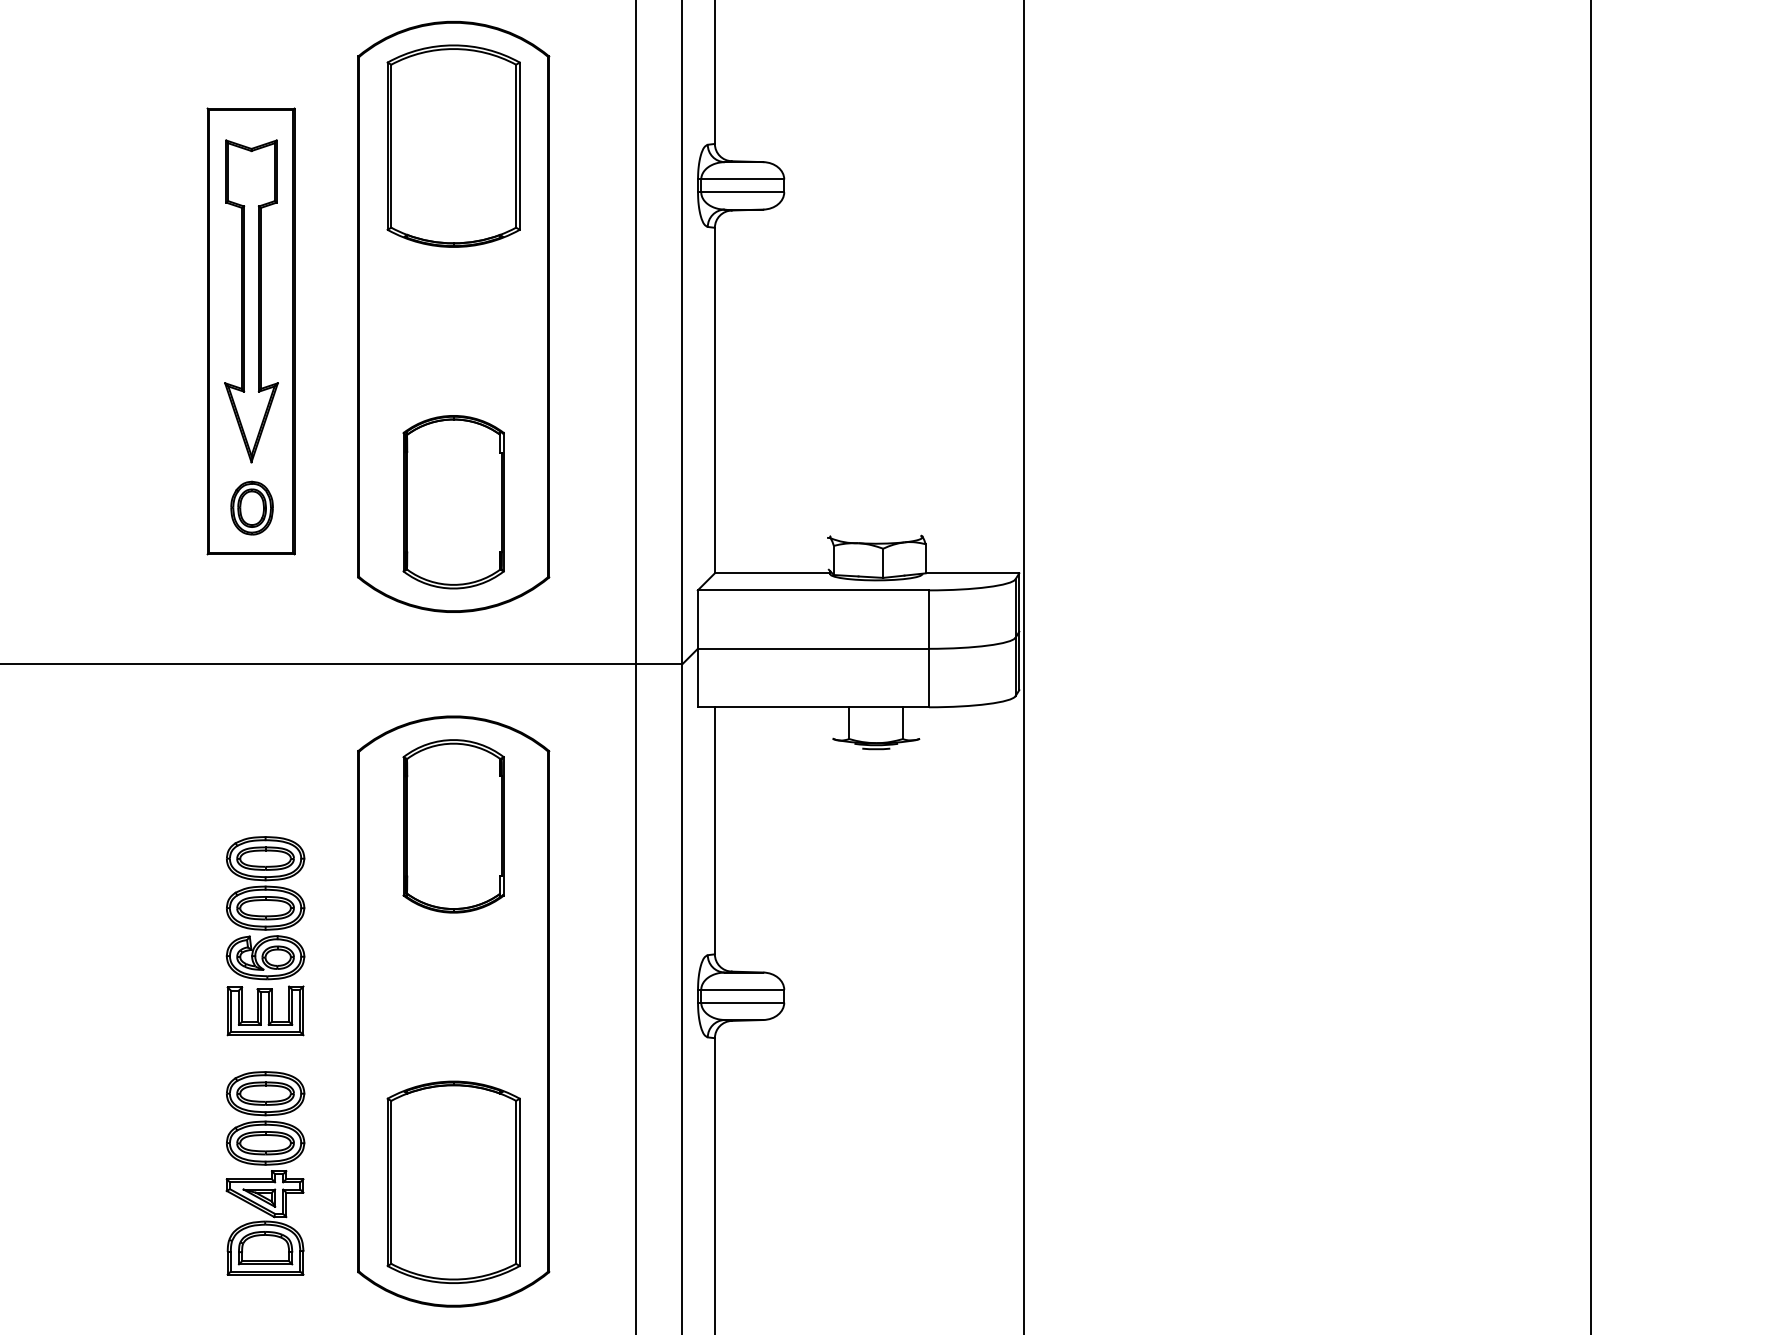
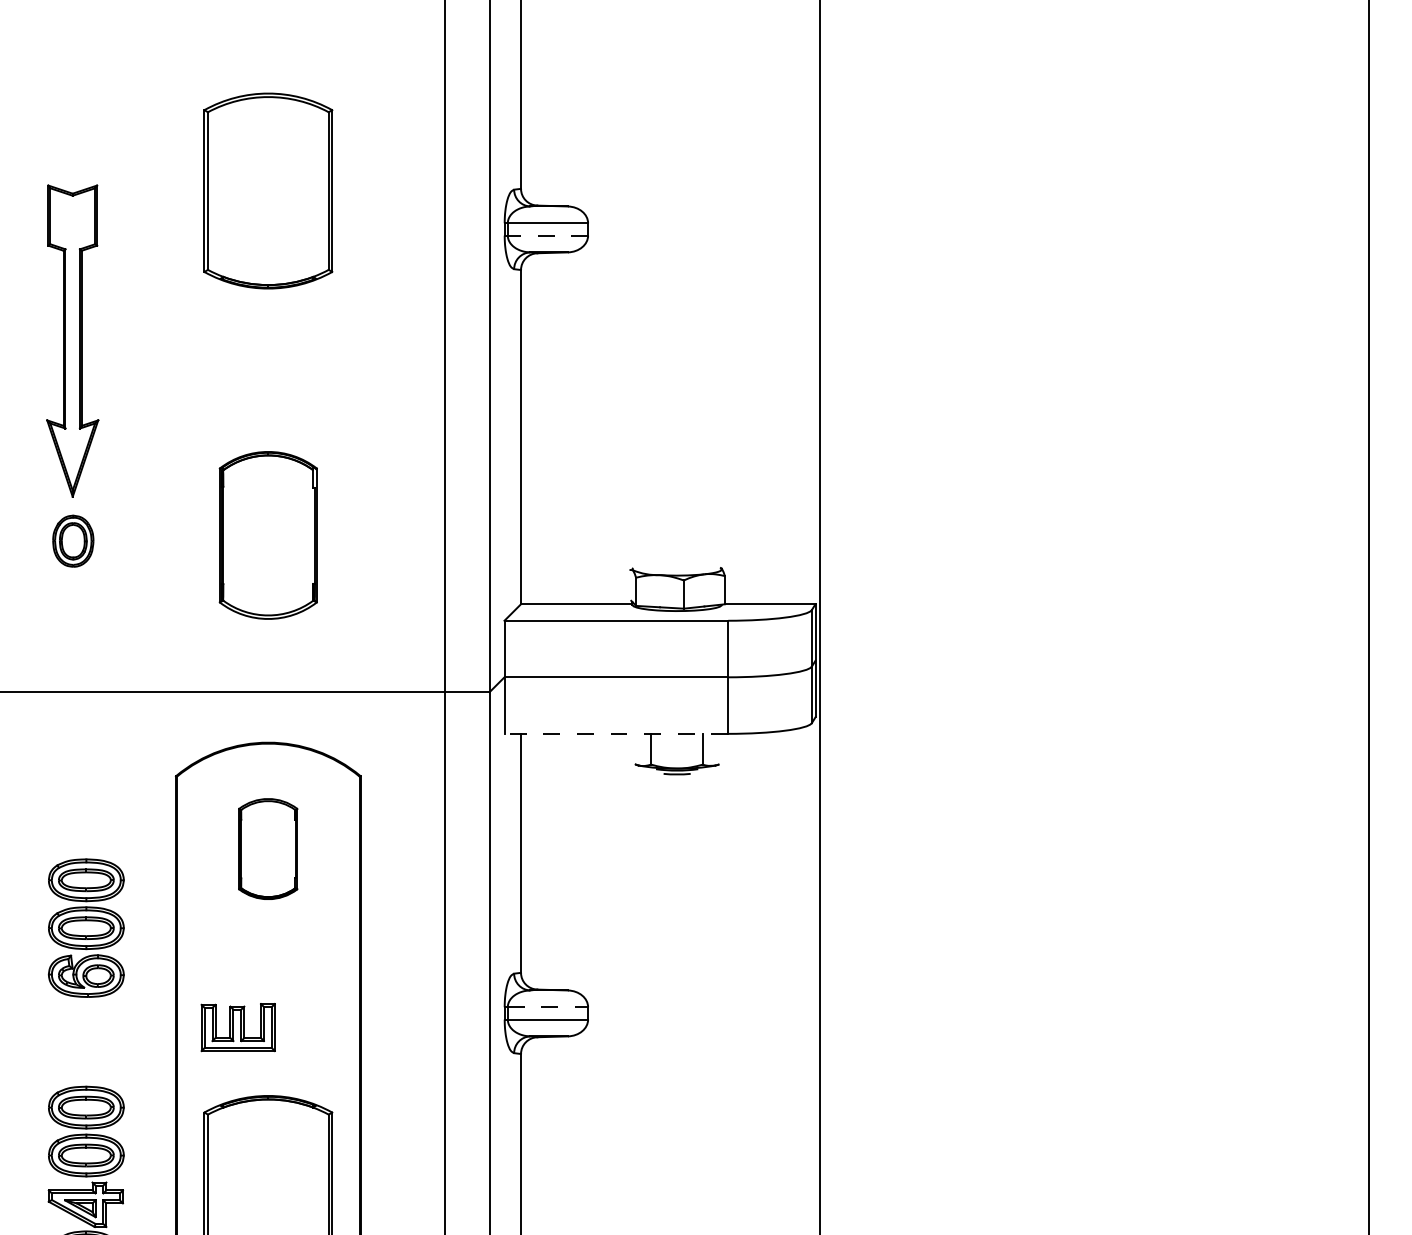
line: (742, 192) -> (547, 235), solid -> dashed
part: (453, 316) -> (268, 355), removed
part: (250, 331) -> (71, 370), removed
line: (813, 707) -> (616, 734), solid -> dashed
part: (453, 826) -> (268, 849), size x0.6
line: (742, 989) -> (547, 1006), solid -> dashed
part: (265, 1010) -> (238, 1027), moved

